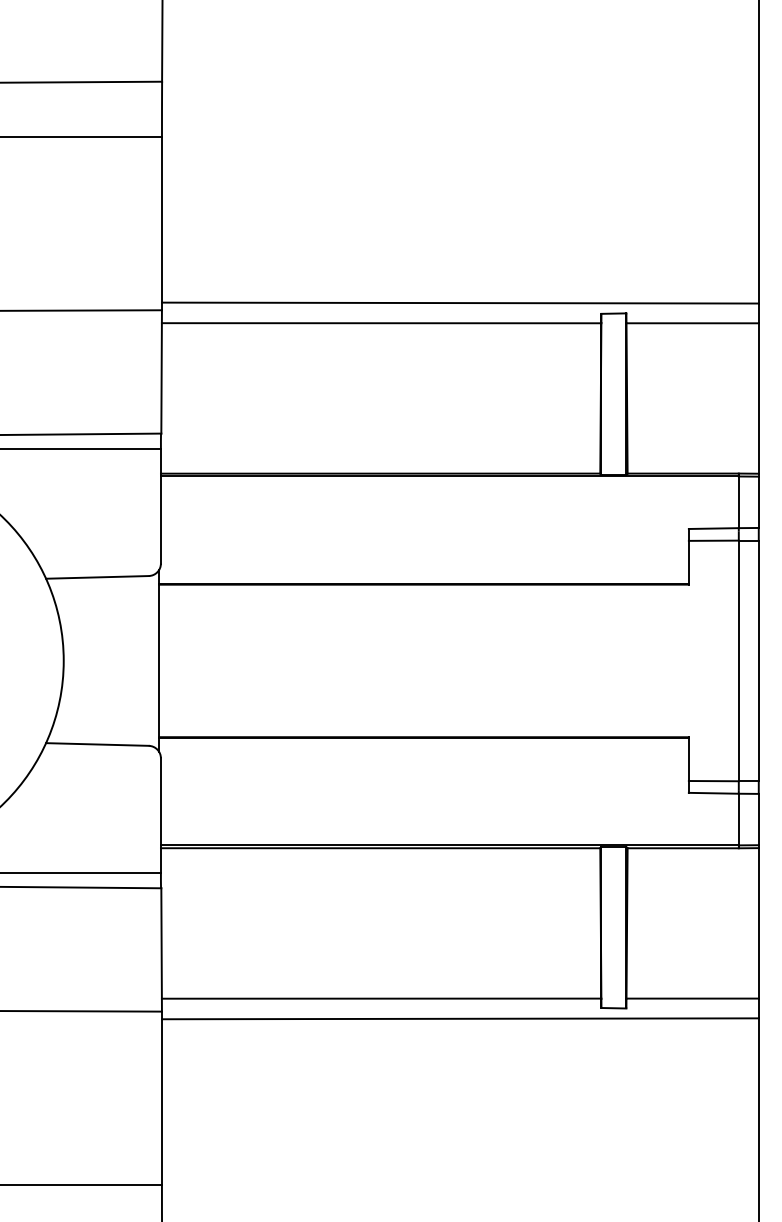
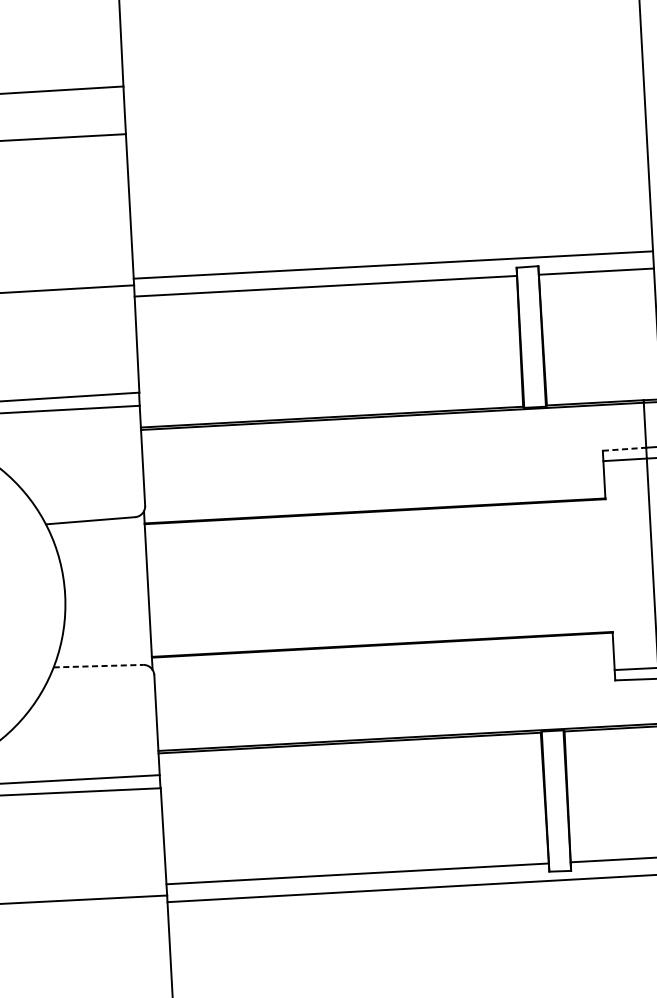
line: (713, 528) -> (624, 449), solid -> dashed
line: (97, 744) -> (98, 666), solid -> dashed

